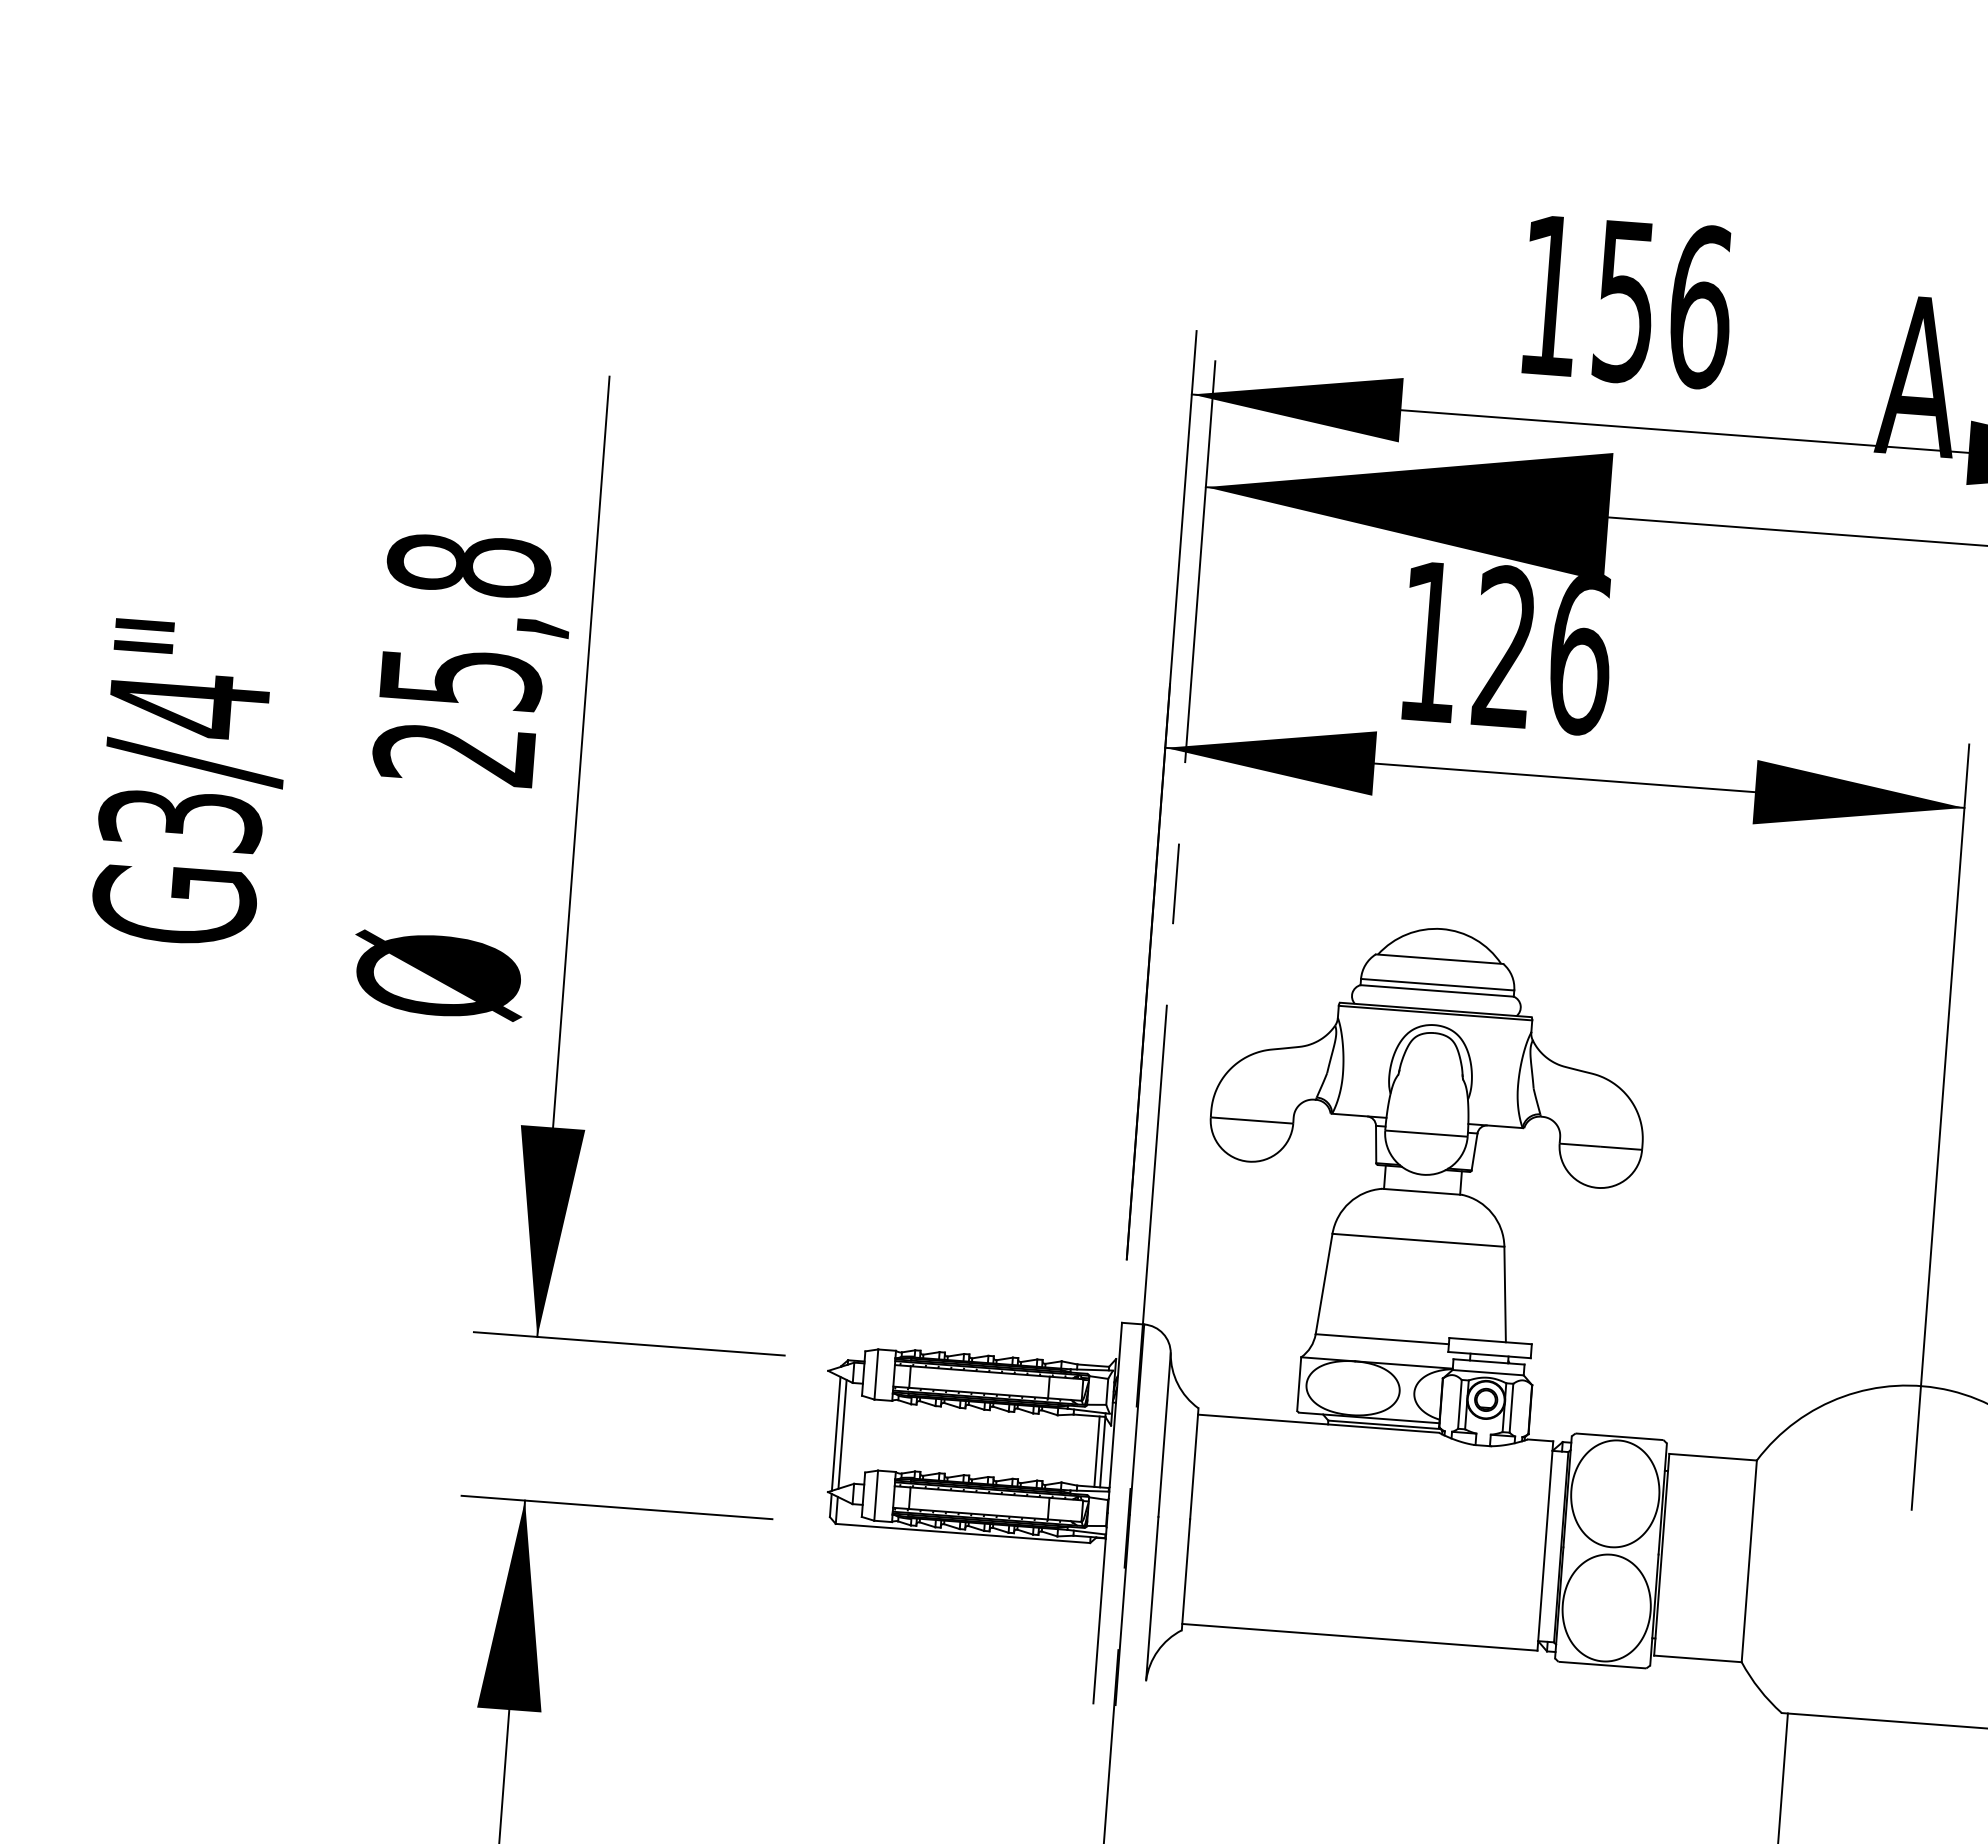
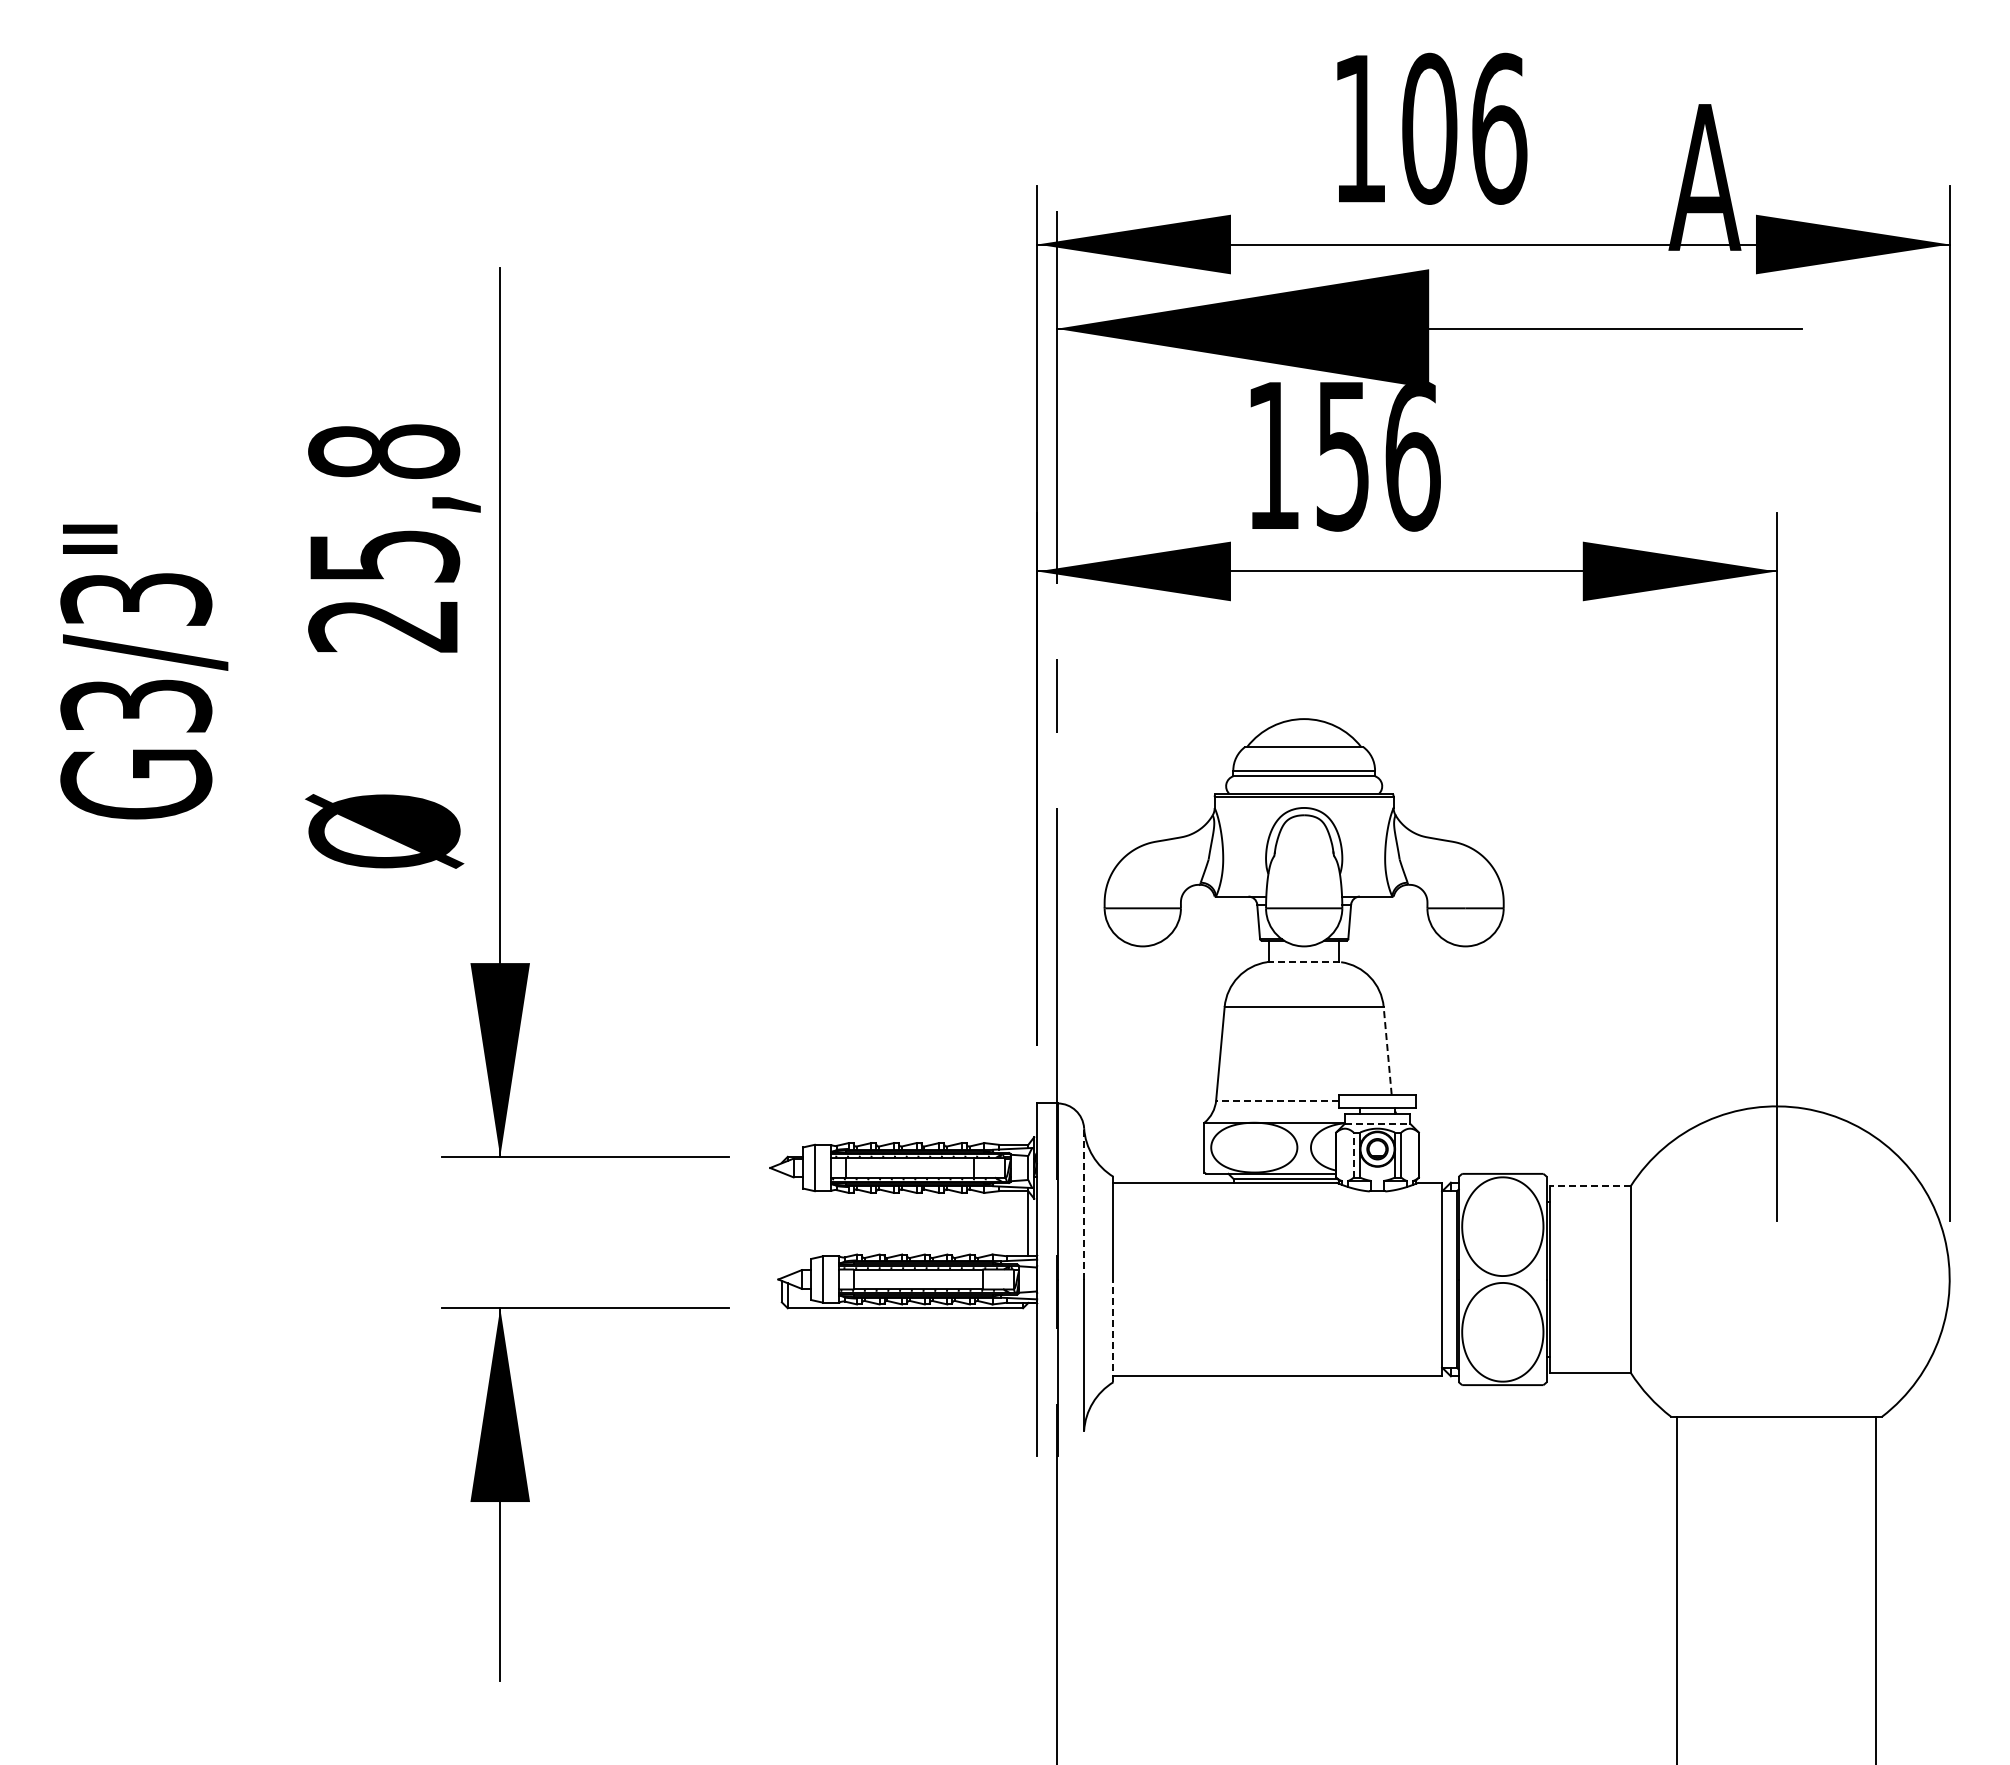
text: (1625, 300) -> (1429, 128), 156 -> 106
text: (1504, 647) -> (1342, 455), 126 -> 156
text: (189, 704) -> (136, 599), G3/4" -> G3/3"
line: (1422, 1192) -> (1304, 962), solid -> dashed
line: (1504, 1294) -> (1387, 1050), solid -> dashed
line: (1382, 1339) -> (1277, 1100), solid -> dashed
line: (1488, 1372) -> (1377, 1123), solid -> dashed
line: (1459, 1404) -> (1353, 1155), solid -> dashed
line: (835, 1433) -> (781, 1225), removed
line: (842, 1434) -> (787, 1225), removed
line: (1165, 1434) -> (1084, 1203), solid -> dashed
line: (1097, 1451) -> (1023, 1223), removed
line: (1712, 1457) -> (1589, 1186), solid -> dashed
line: (1186, 1574) -> (1113, 1330), solid -> dashed

